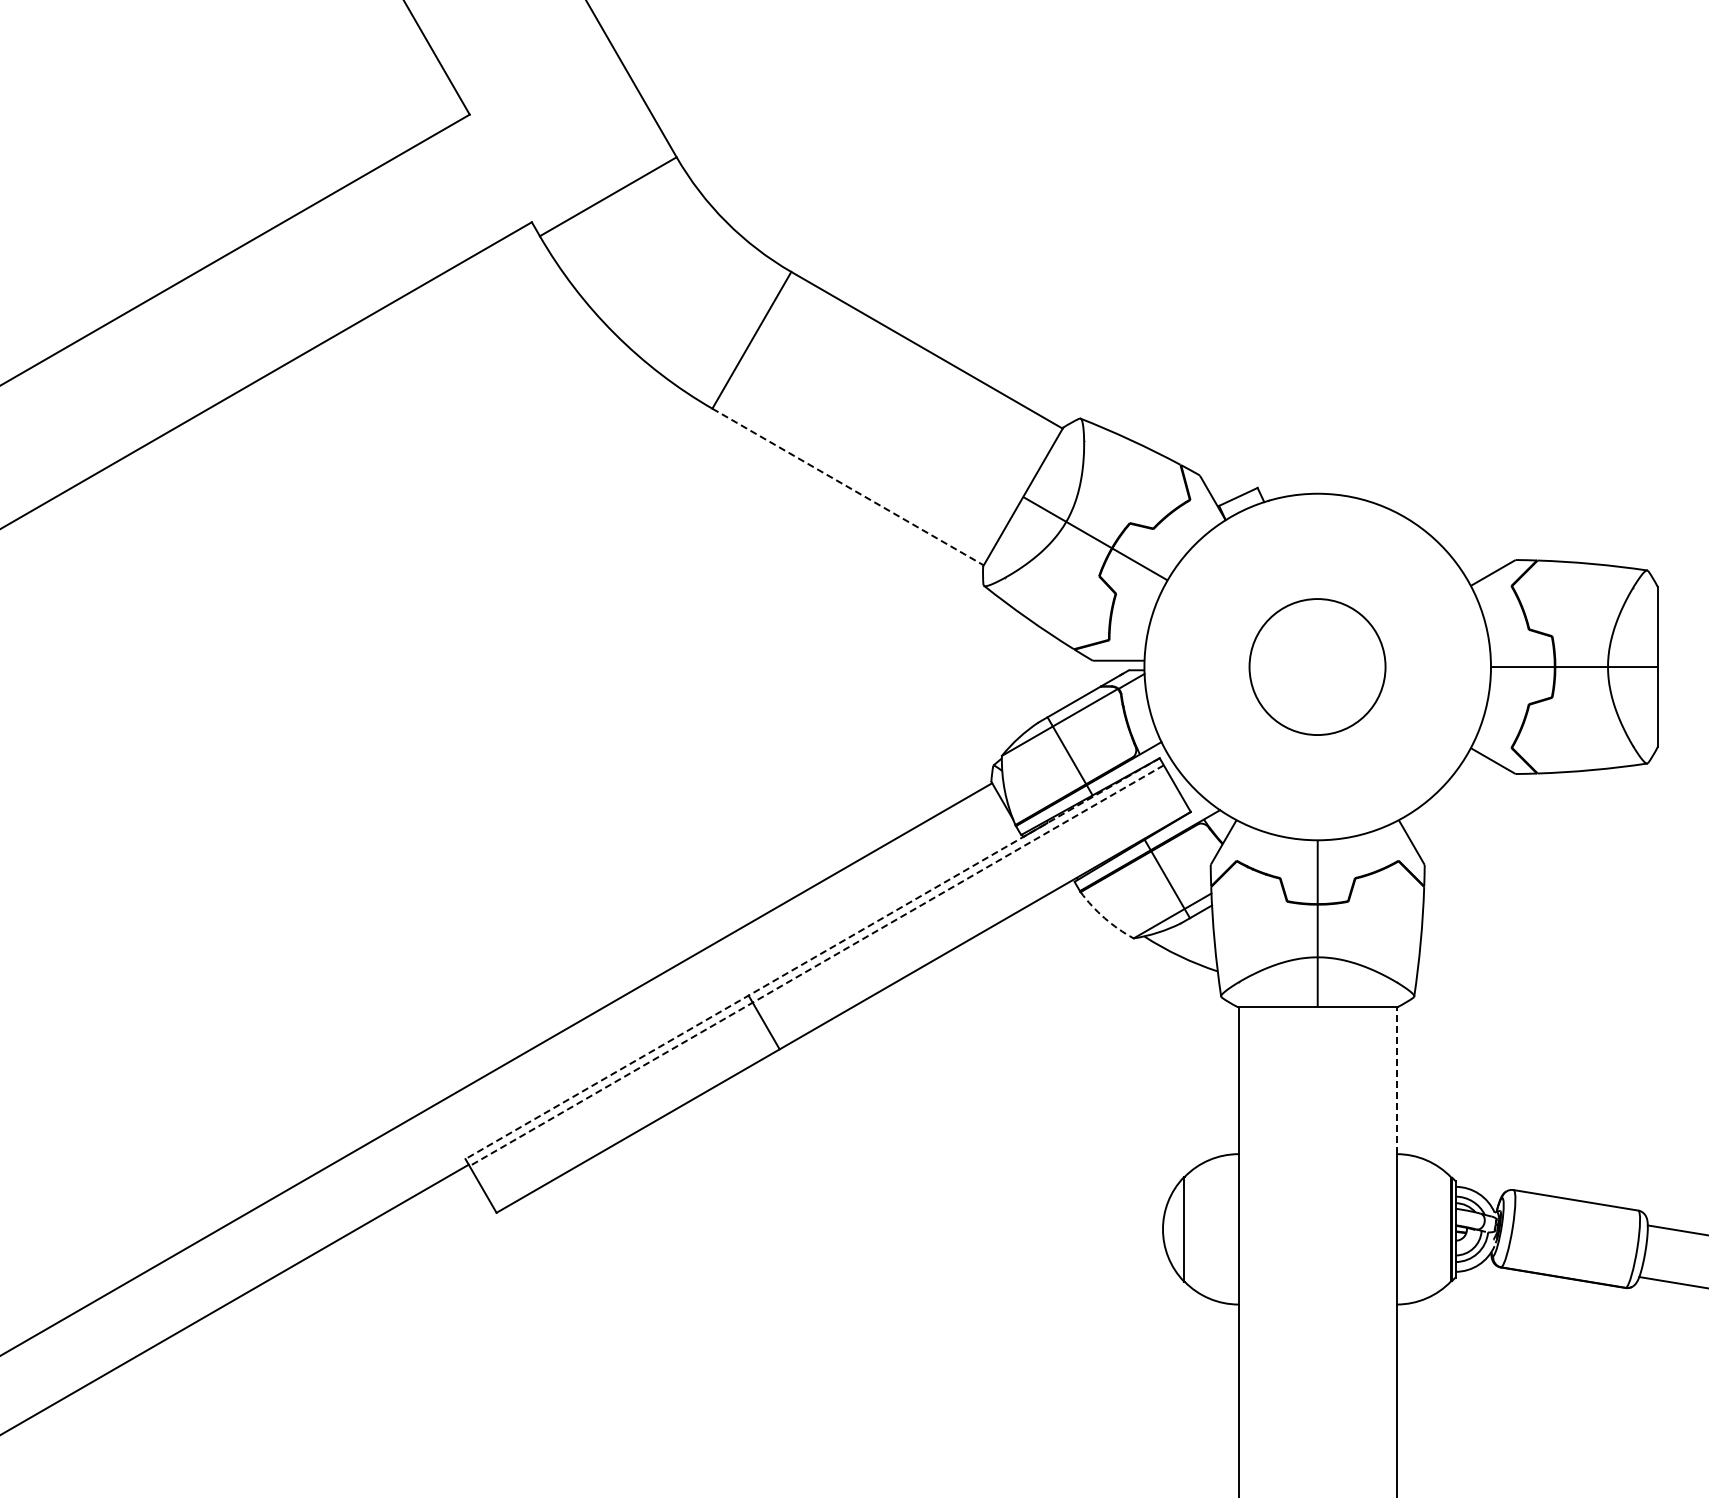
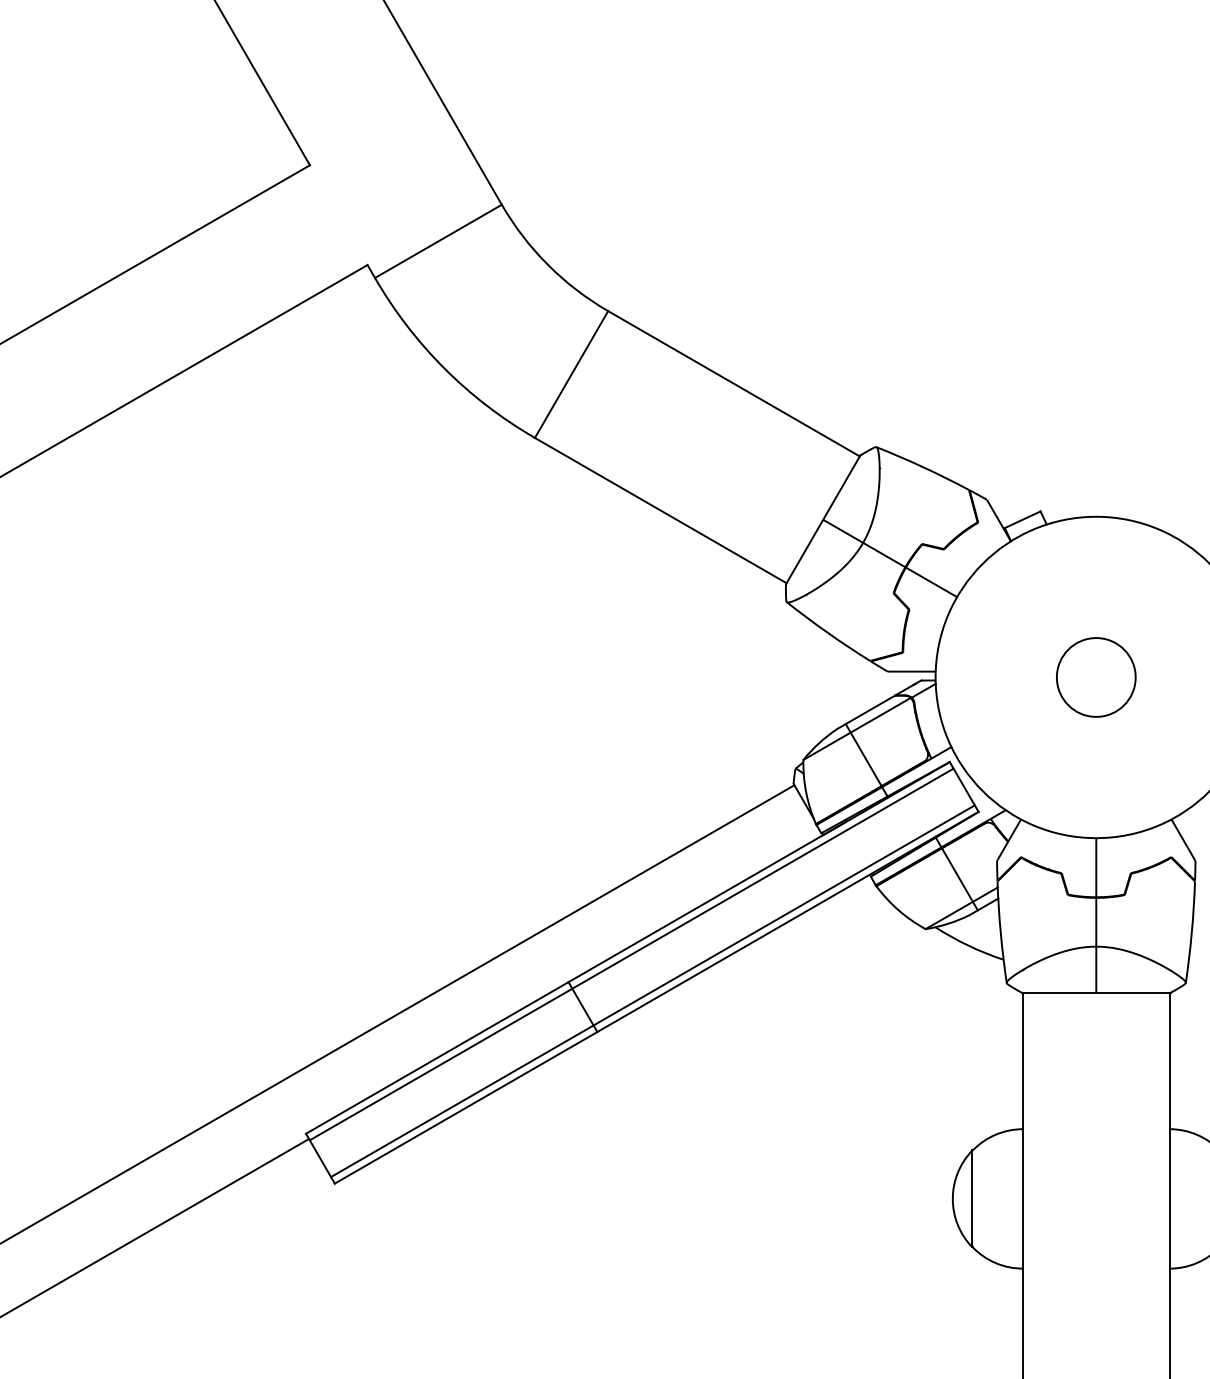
line: (848, 487) -> (661, 511), dashed -> solid
circle: (1317, 666) -> (1096, 676), size x0.62
arc: (1104, 918) -> (898, 910), dashed -> solid
line: (812, 958) -> (627, 947), dashed -> solid
line: (816, 965) -> (631, 954), dashed -> solid
line: (839, 1004) -> (652, 990), added
line: (1396, 1080) -> (1169, 1060), dashed -> solid

